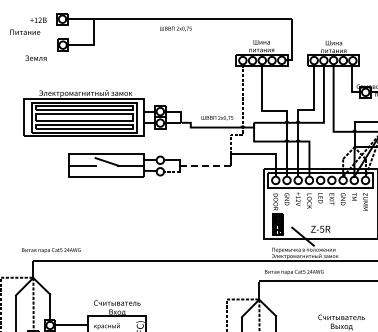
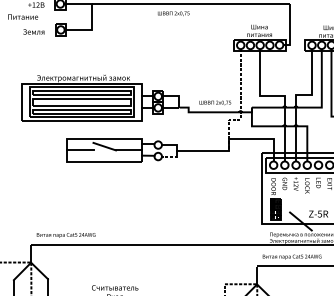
text: (35, 57) -> (33, 31), moved
line: (205, 166) -> (203, 151), dashed -> solid
text: (51, 250) -> (66, 235), moved

